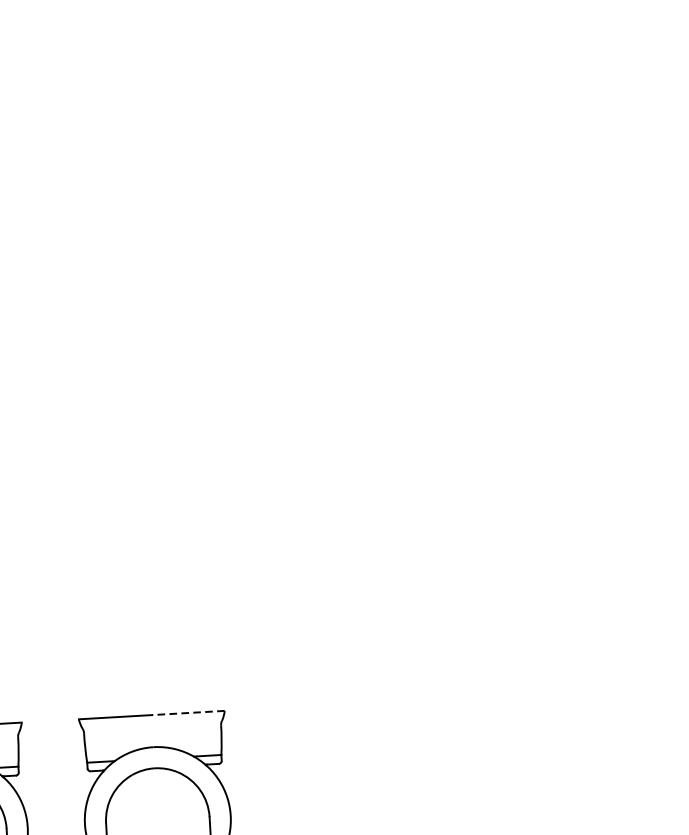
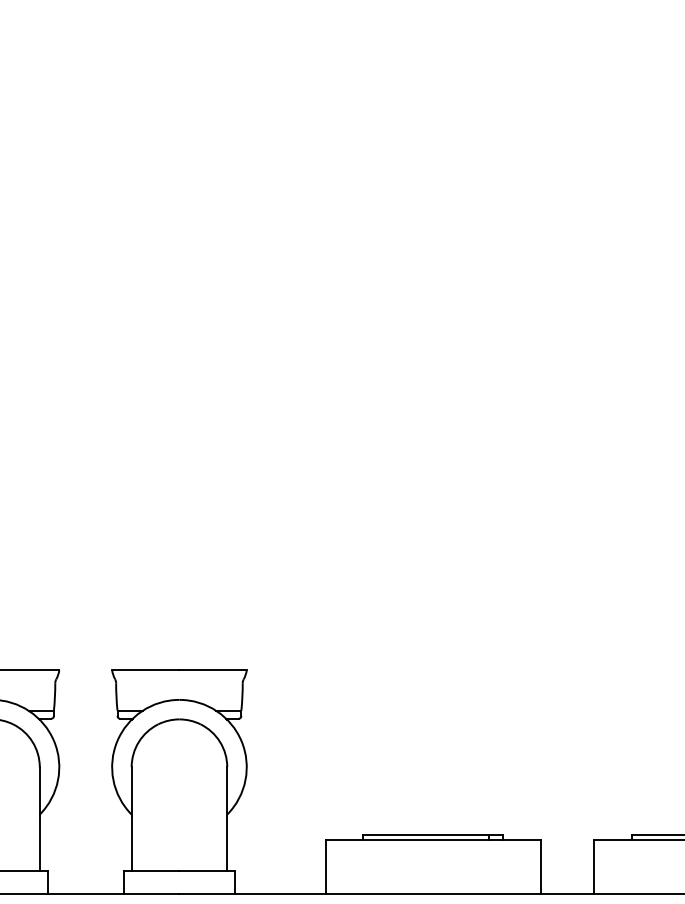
line: (188, 713) -> (213, 670), dashed -> solid

